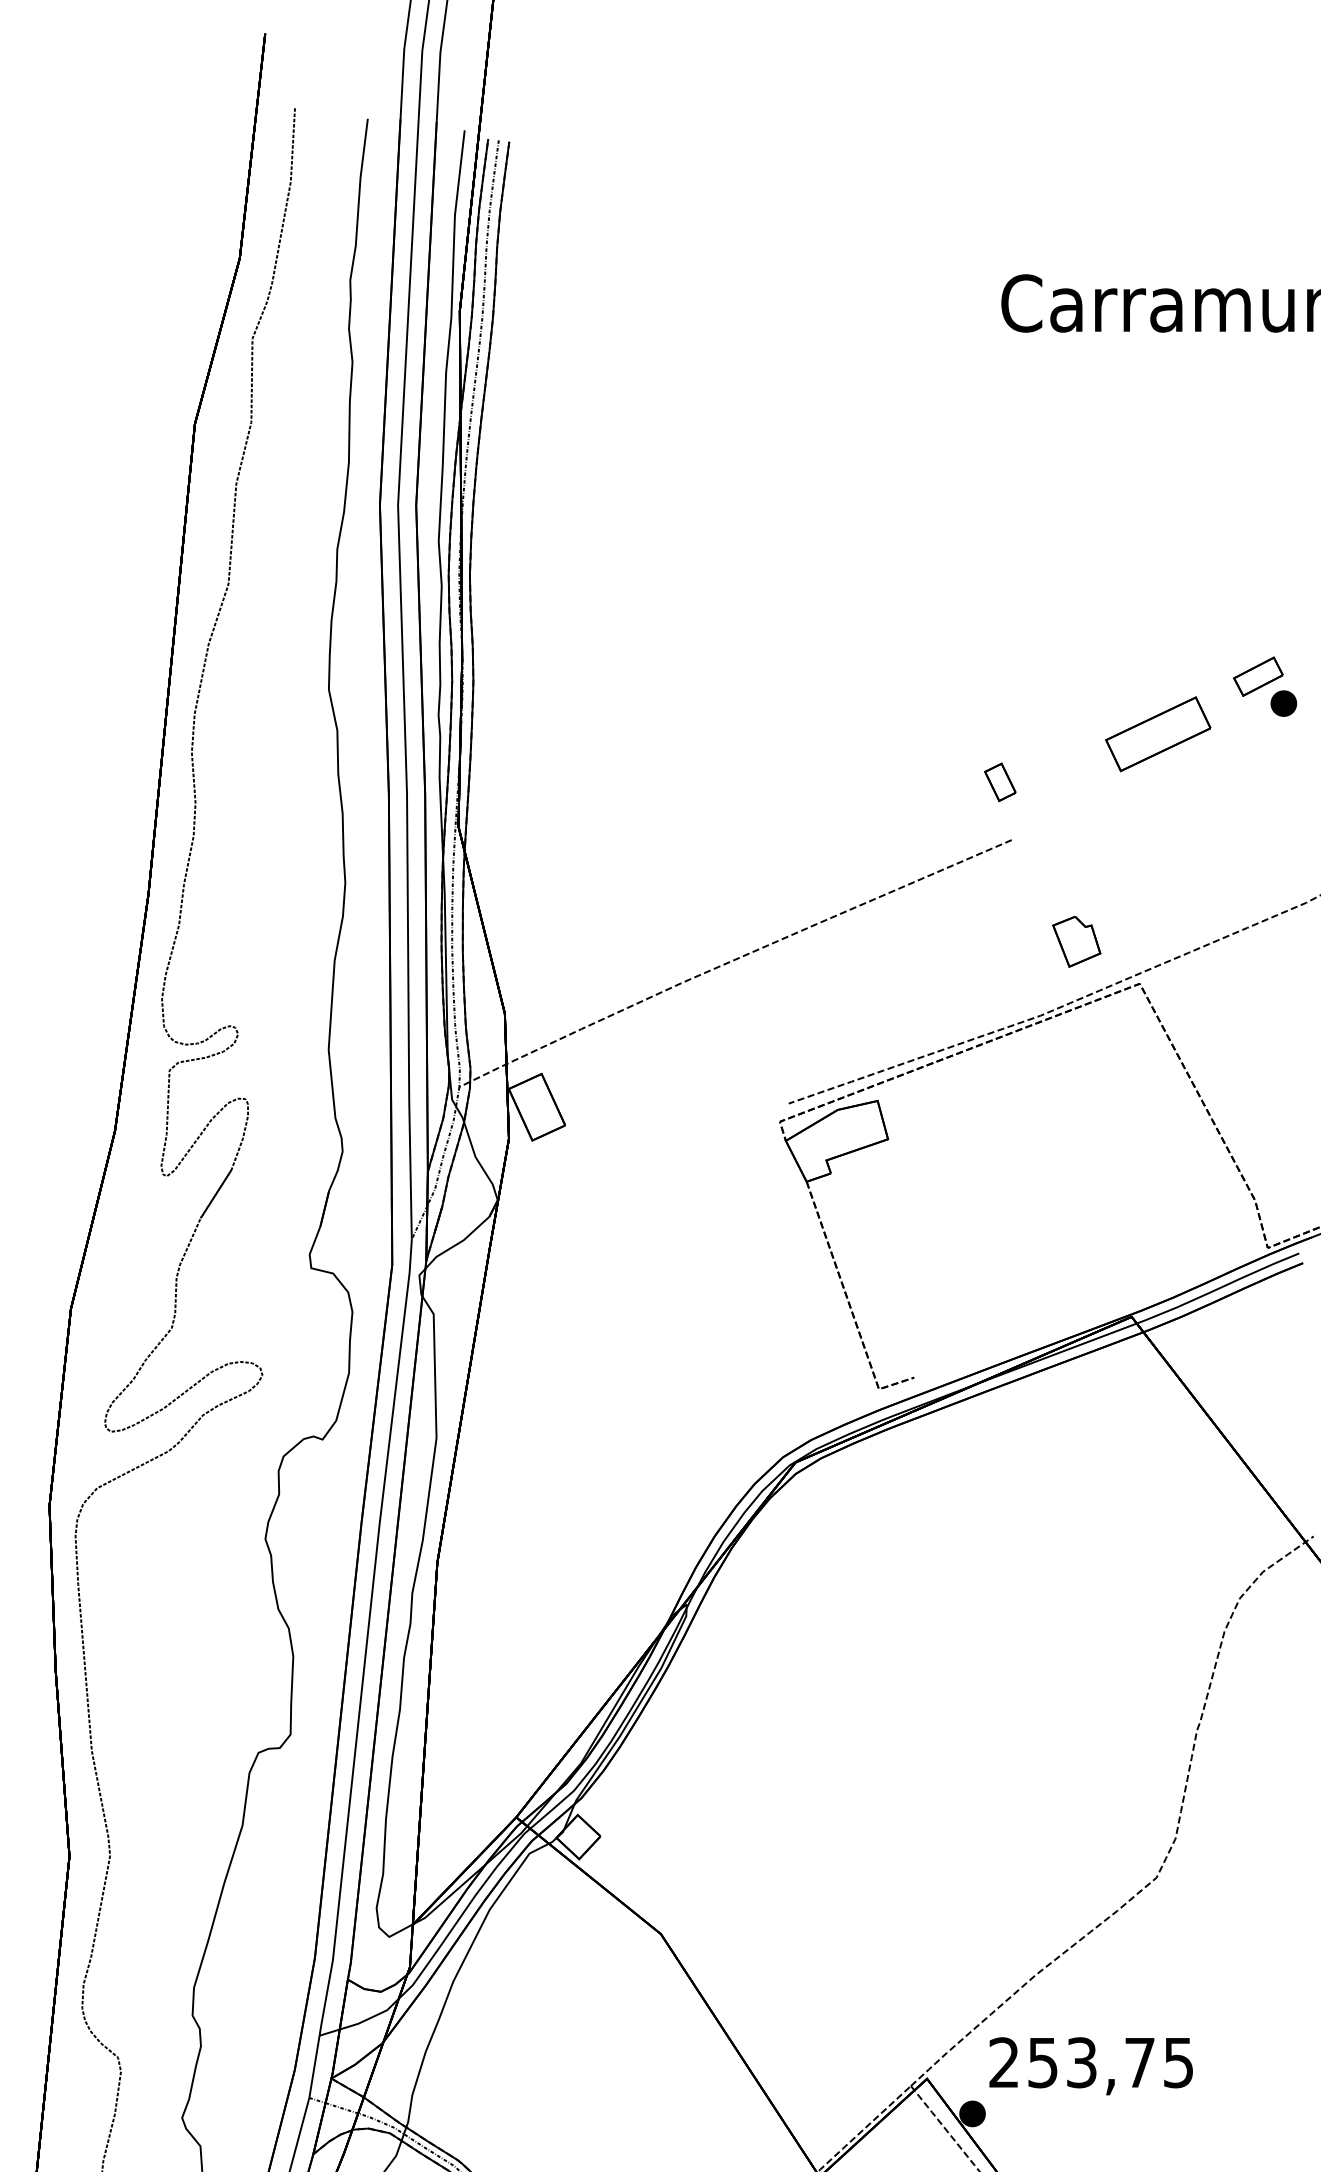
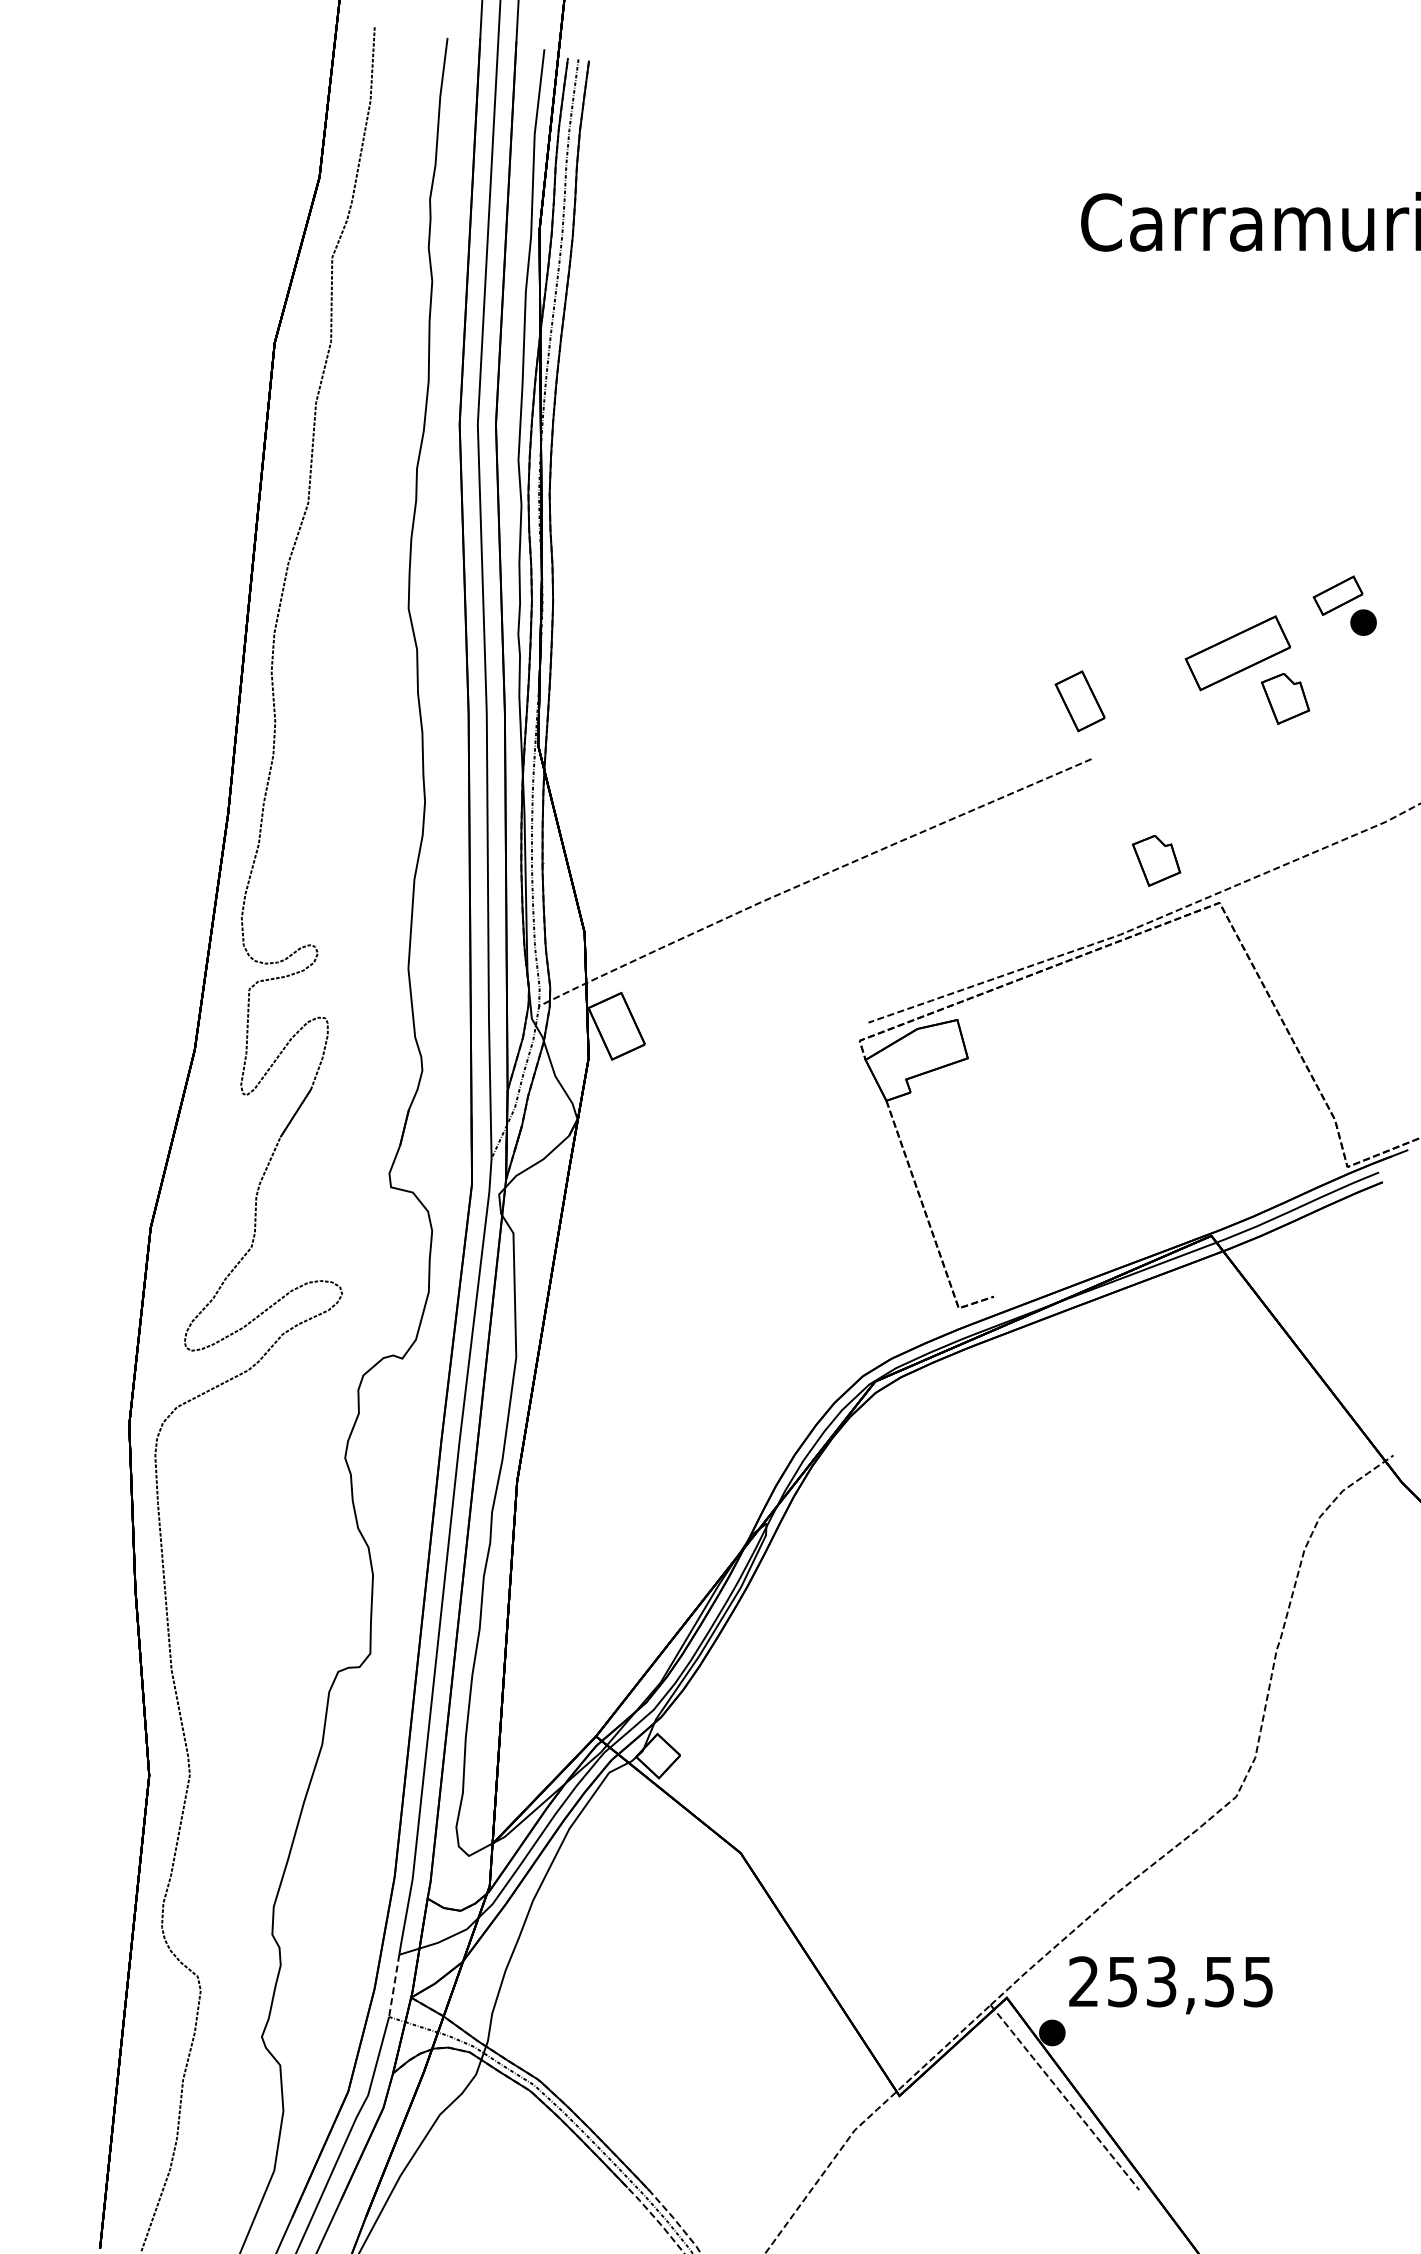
part: (1205, 779) -> (1285, 698), added
part: (999, 782) -> (1079, 701), size x1.6
text: (1139, 2063) -> (1219, 1982), 253,75 -> 253,55
line: (314, 2066) -> (394, 1985), solid -> dashed

